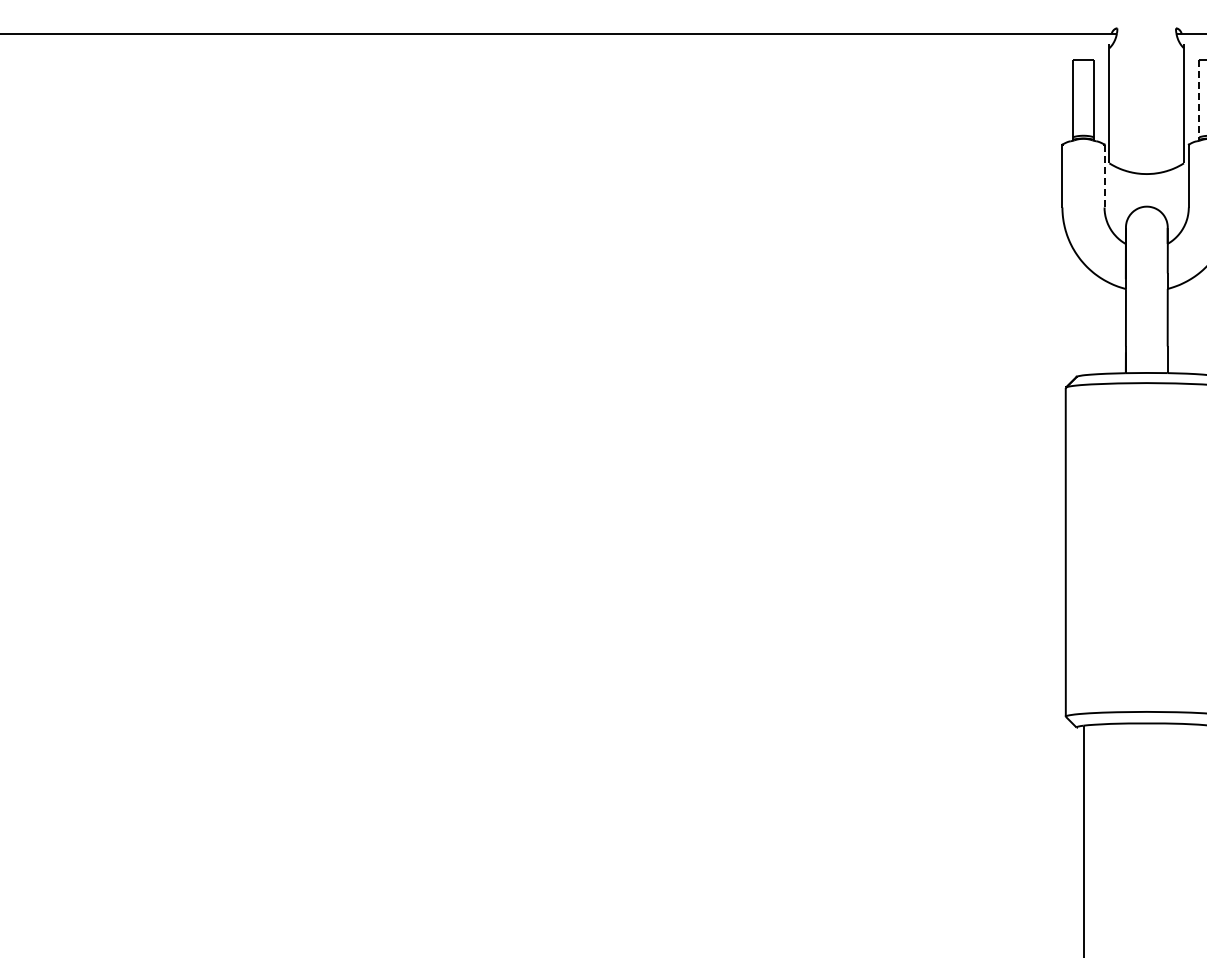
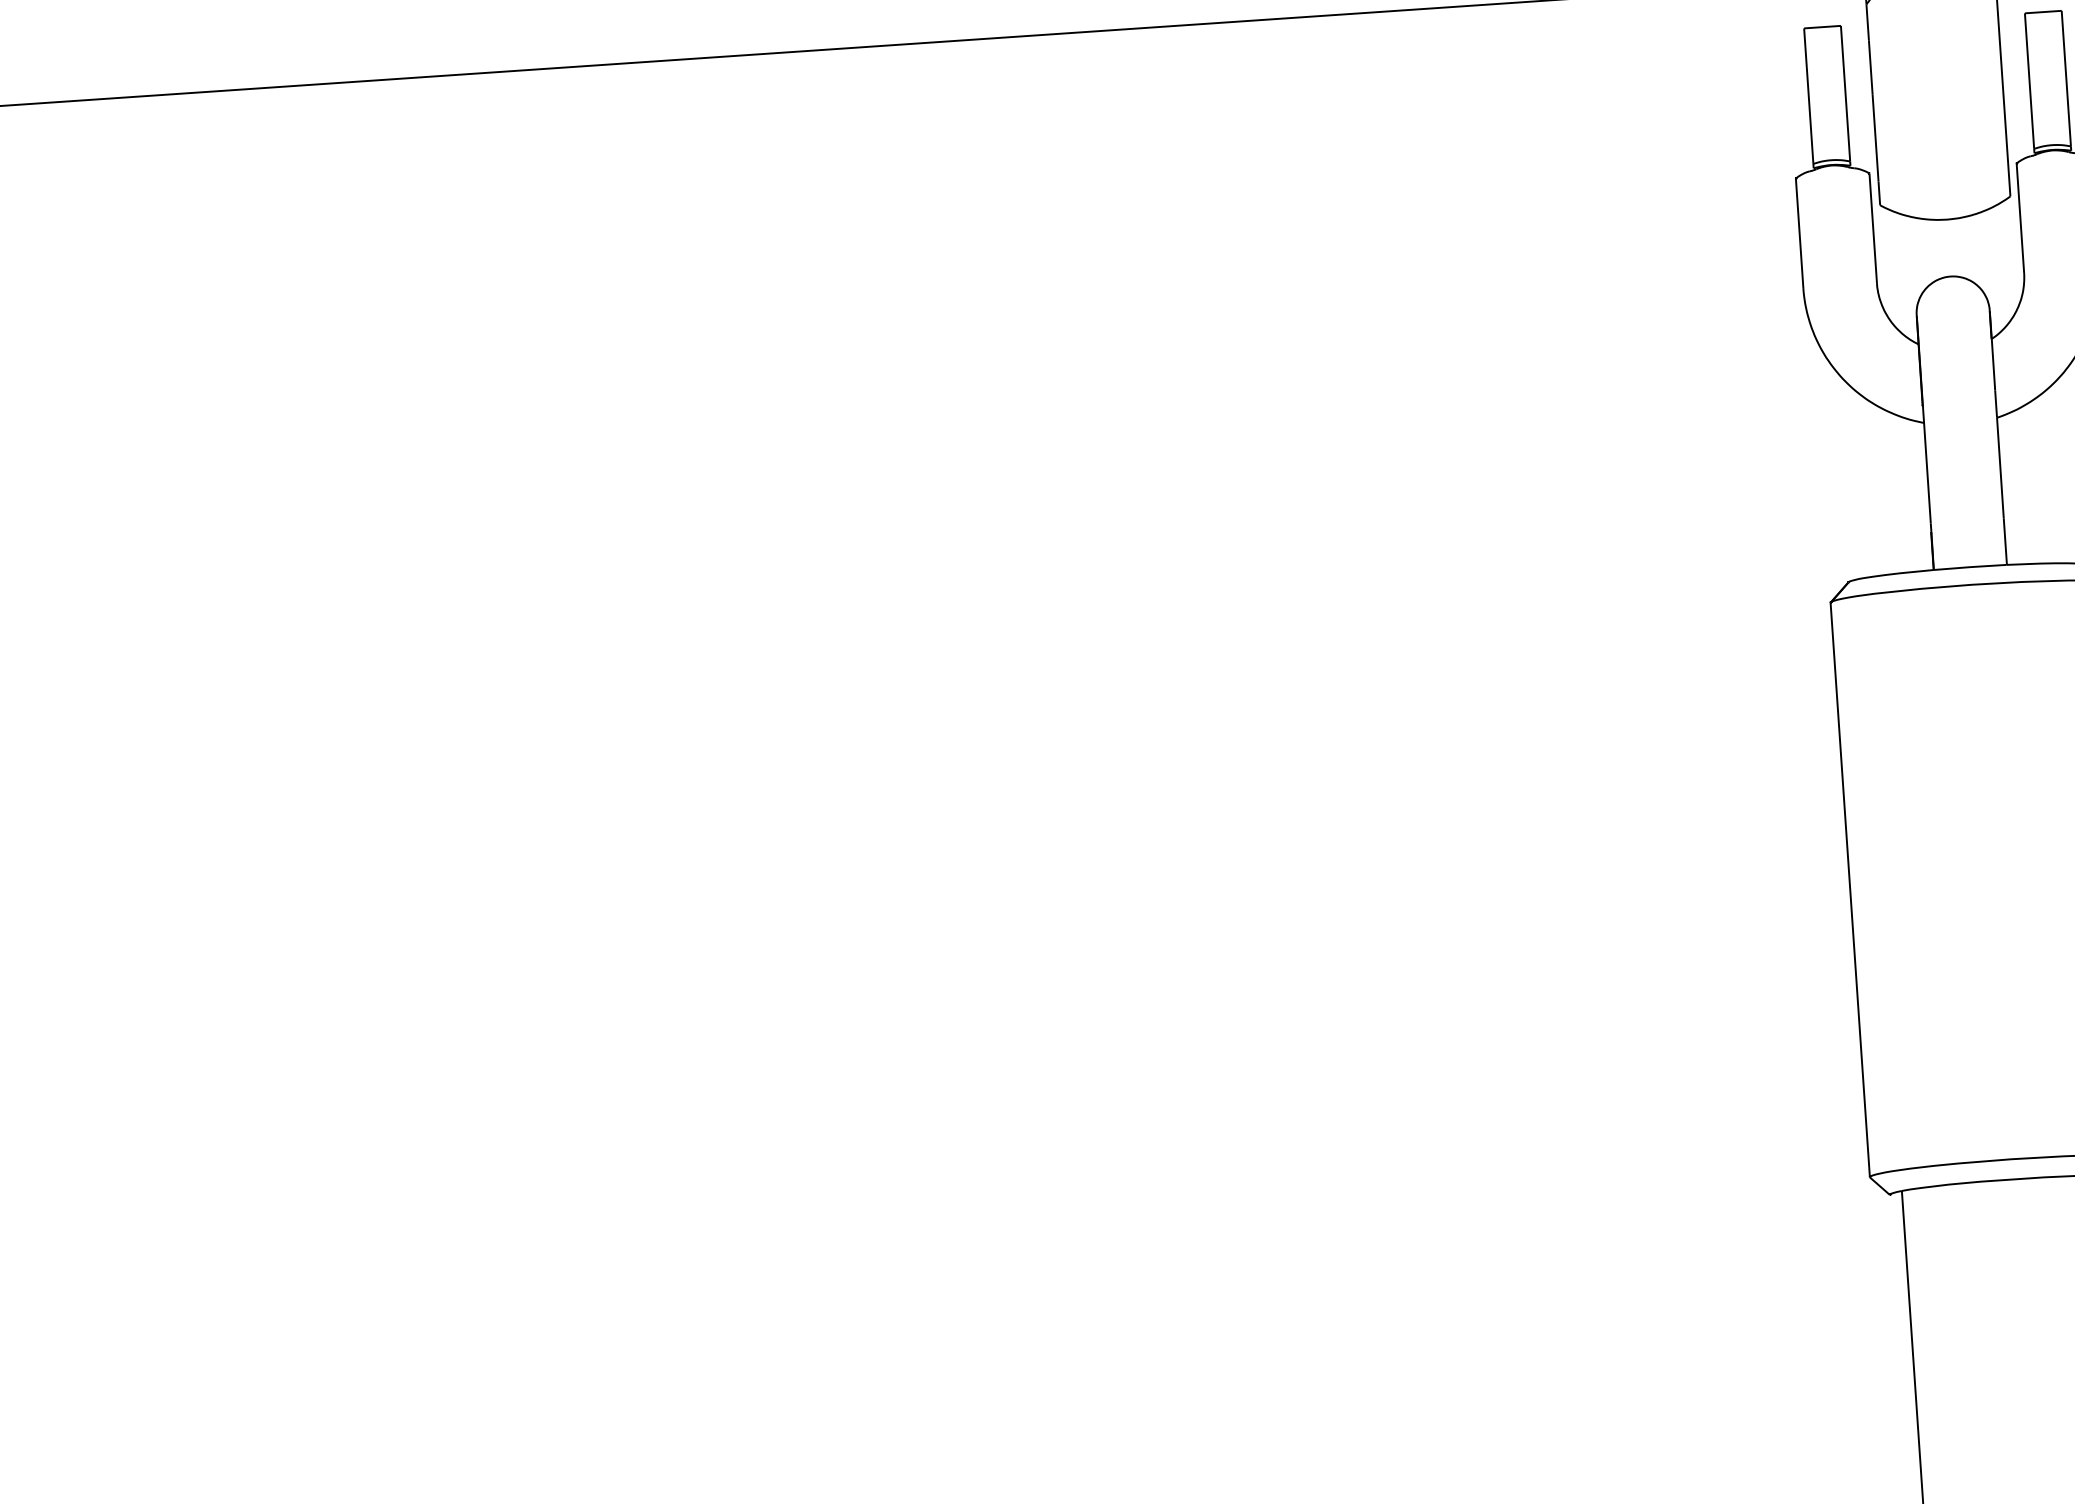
line: (1199, 98) -> (2029, 81), dashed -> solid
line: (1104, 176) -> (1873, 228), dashed -> solid

